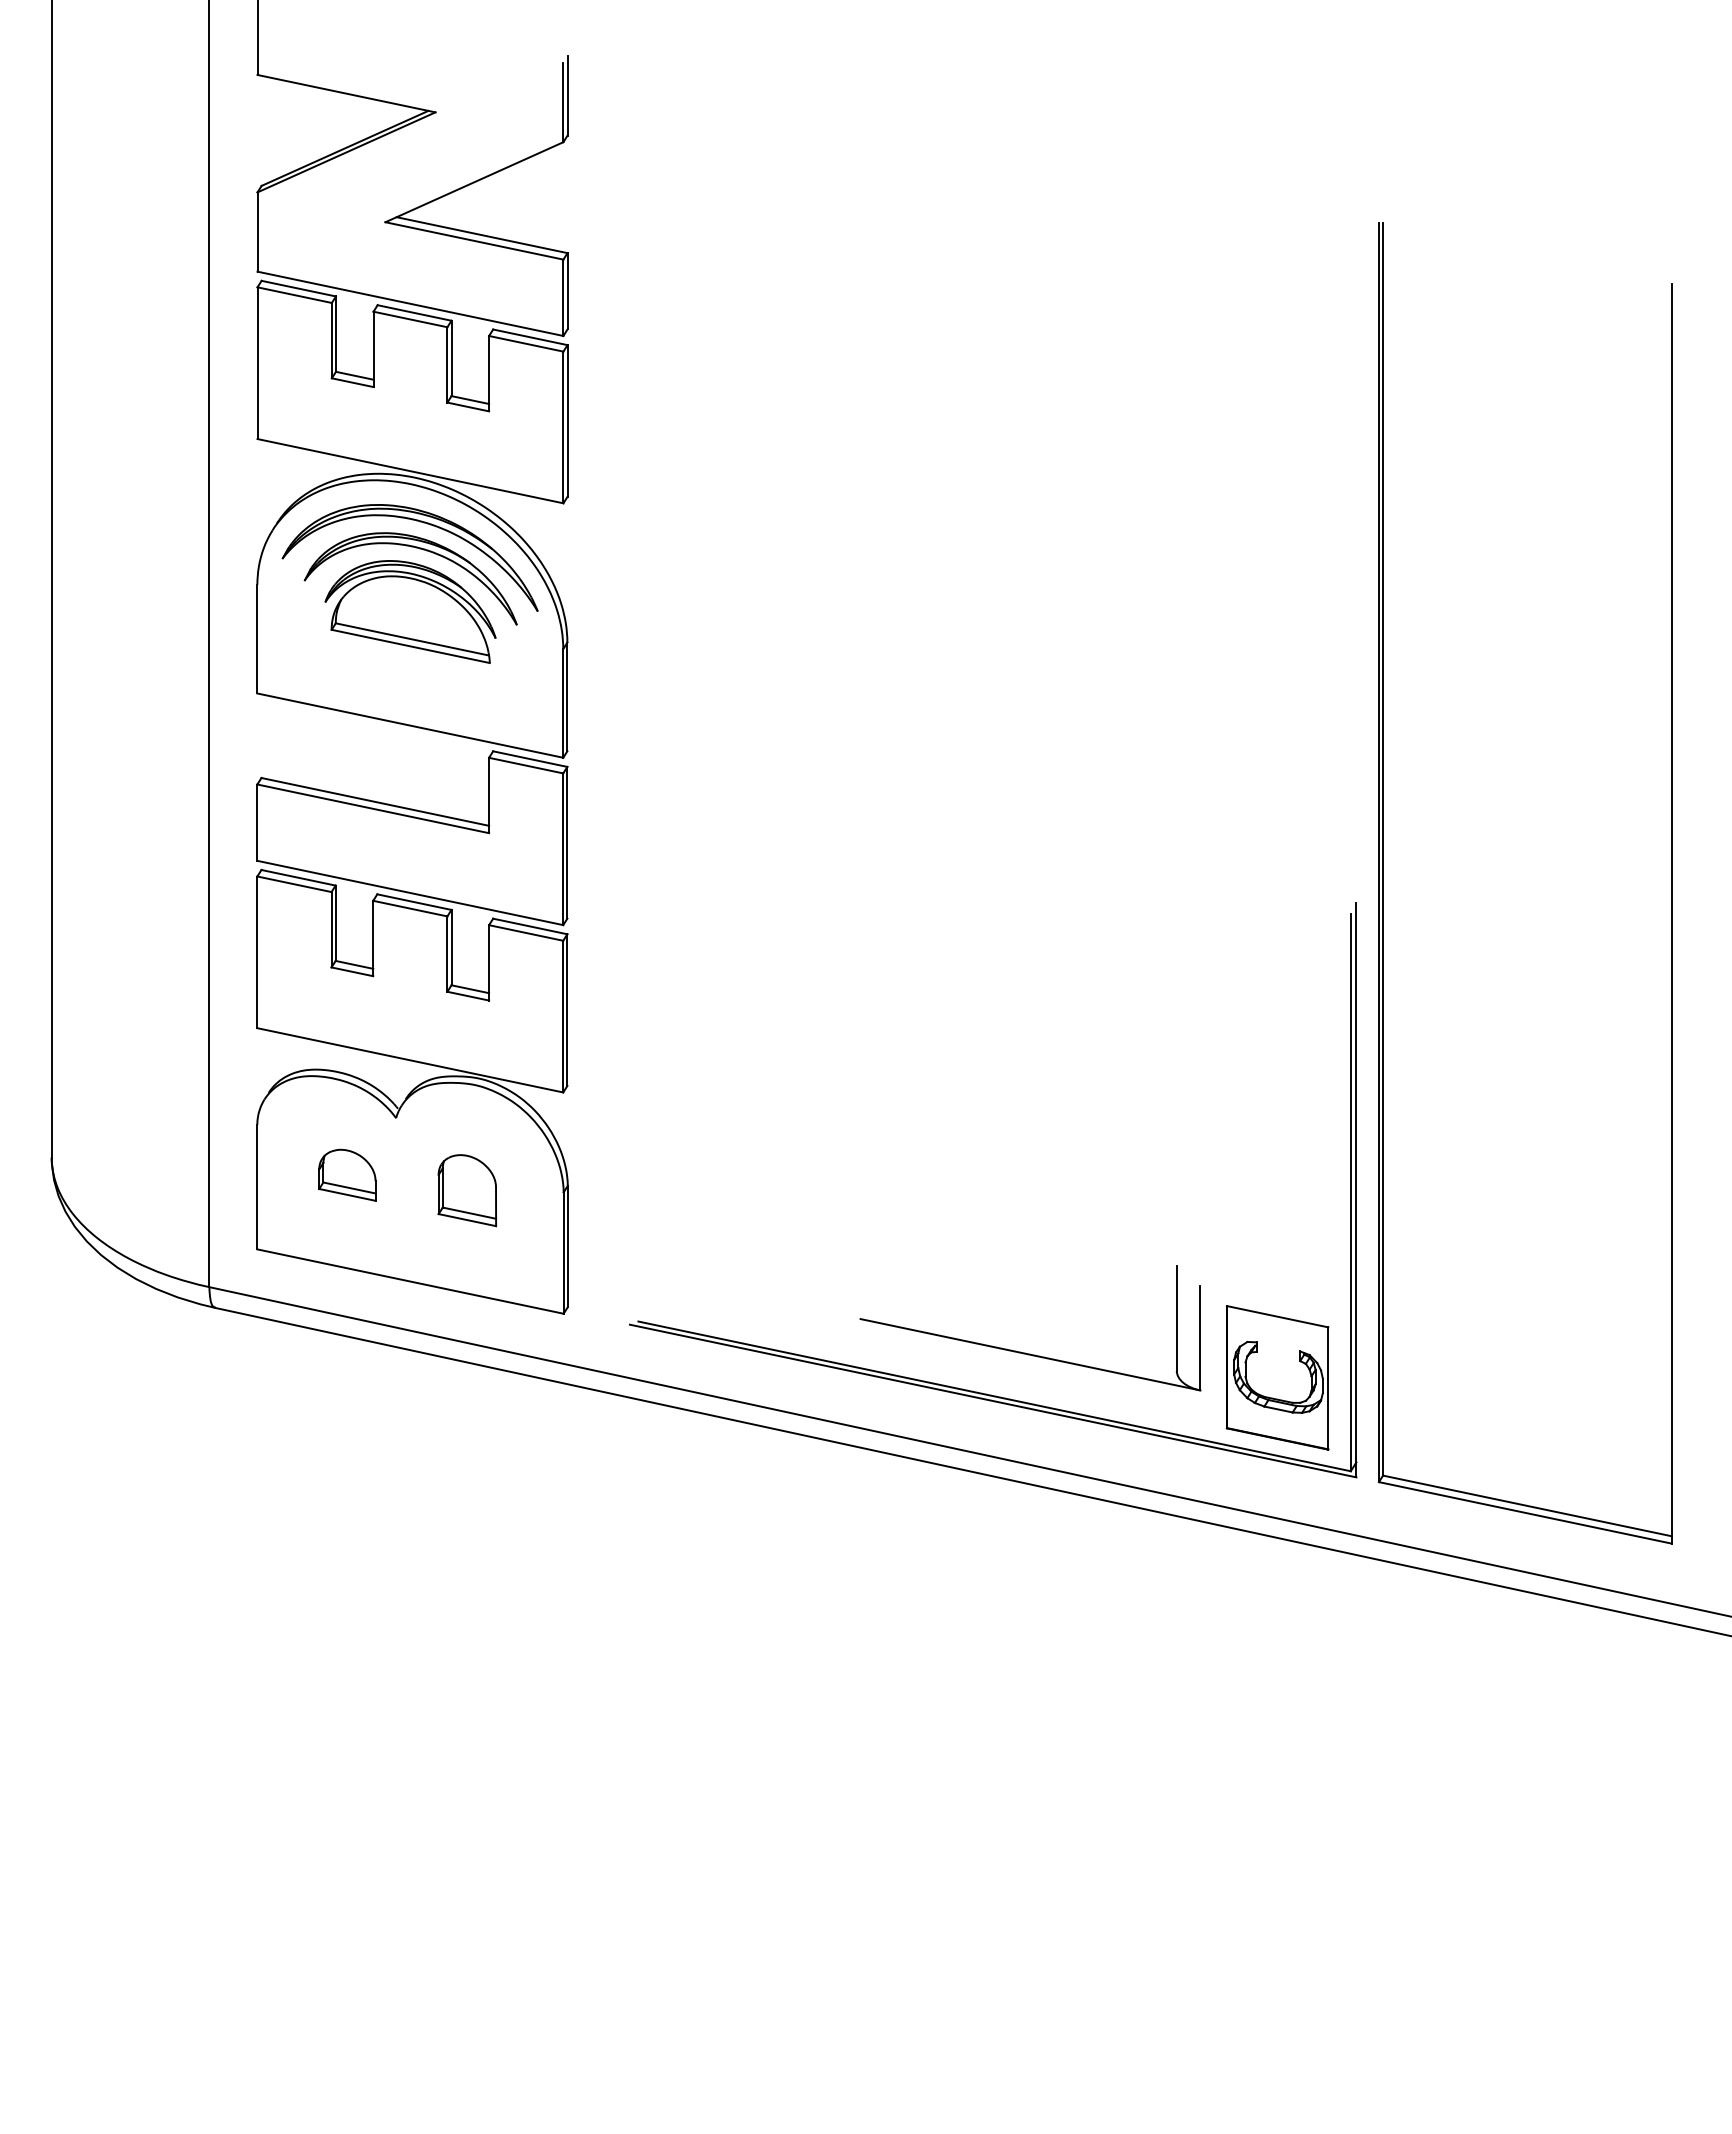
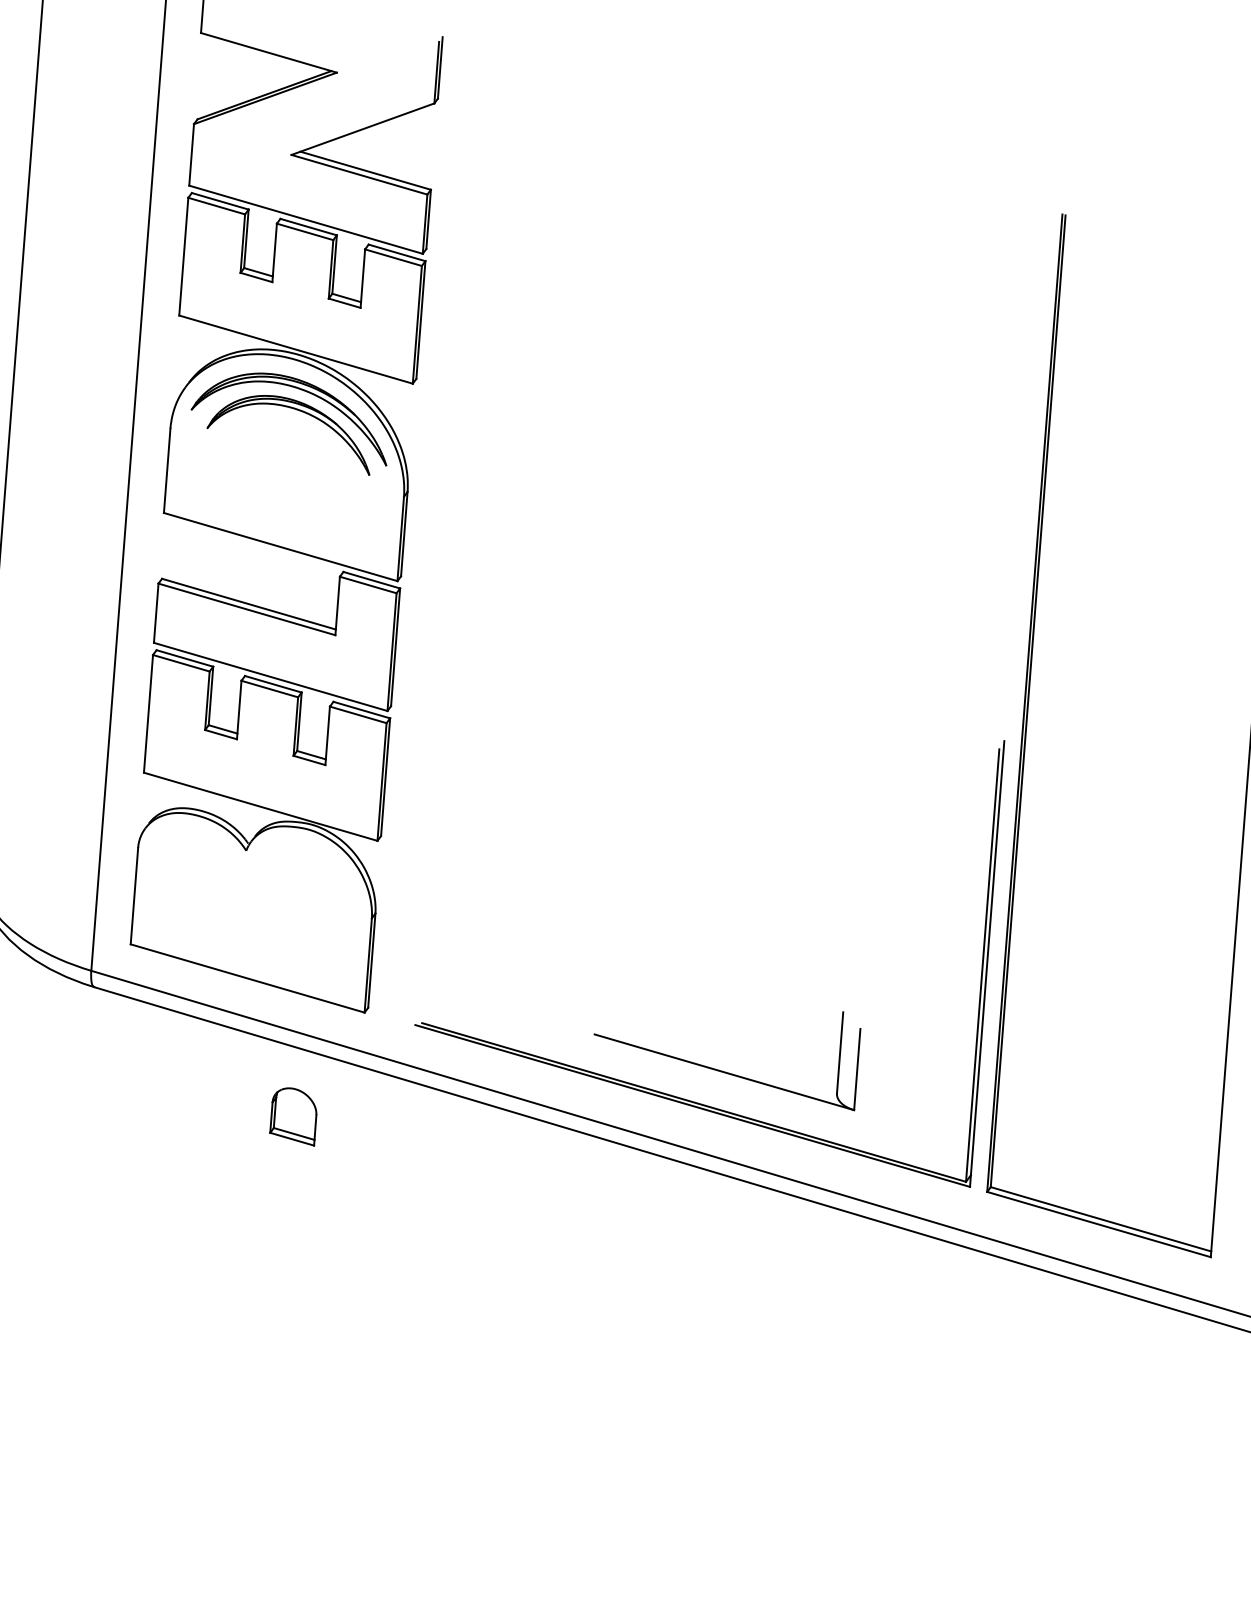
part: (410, 611) -> (287, 458), removed
part: (347, 1174) -> (205, 891), removed
part: (467, 1190) -> (294, 1116), moved
part: (1277, 1377) -> (914, 1104), removed

